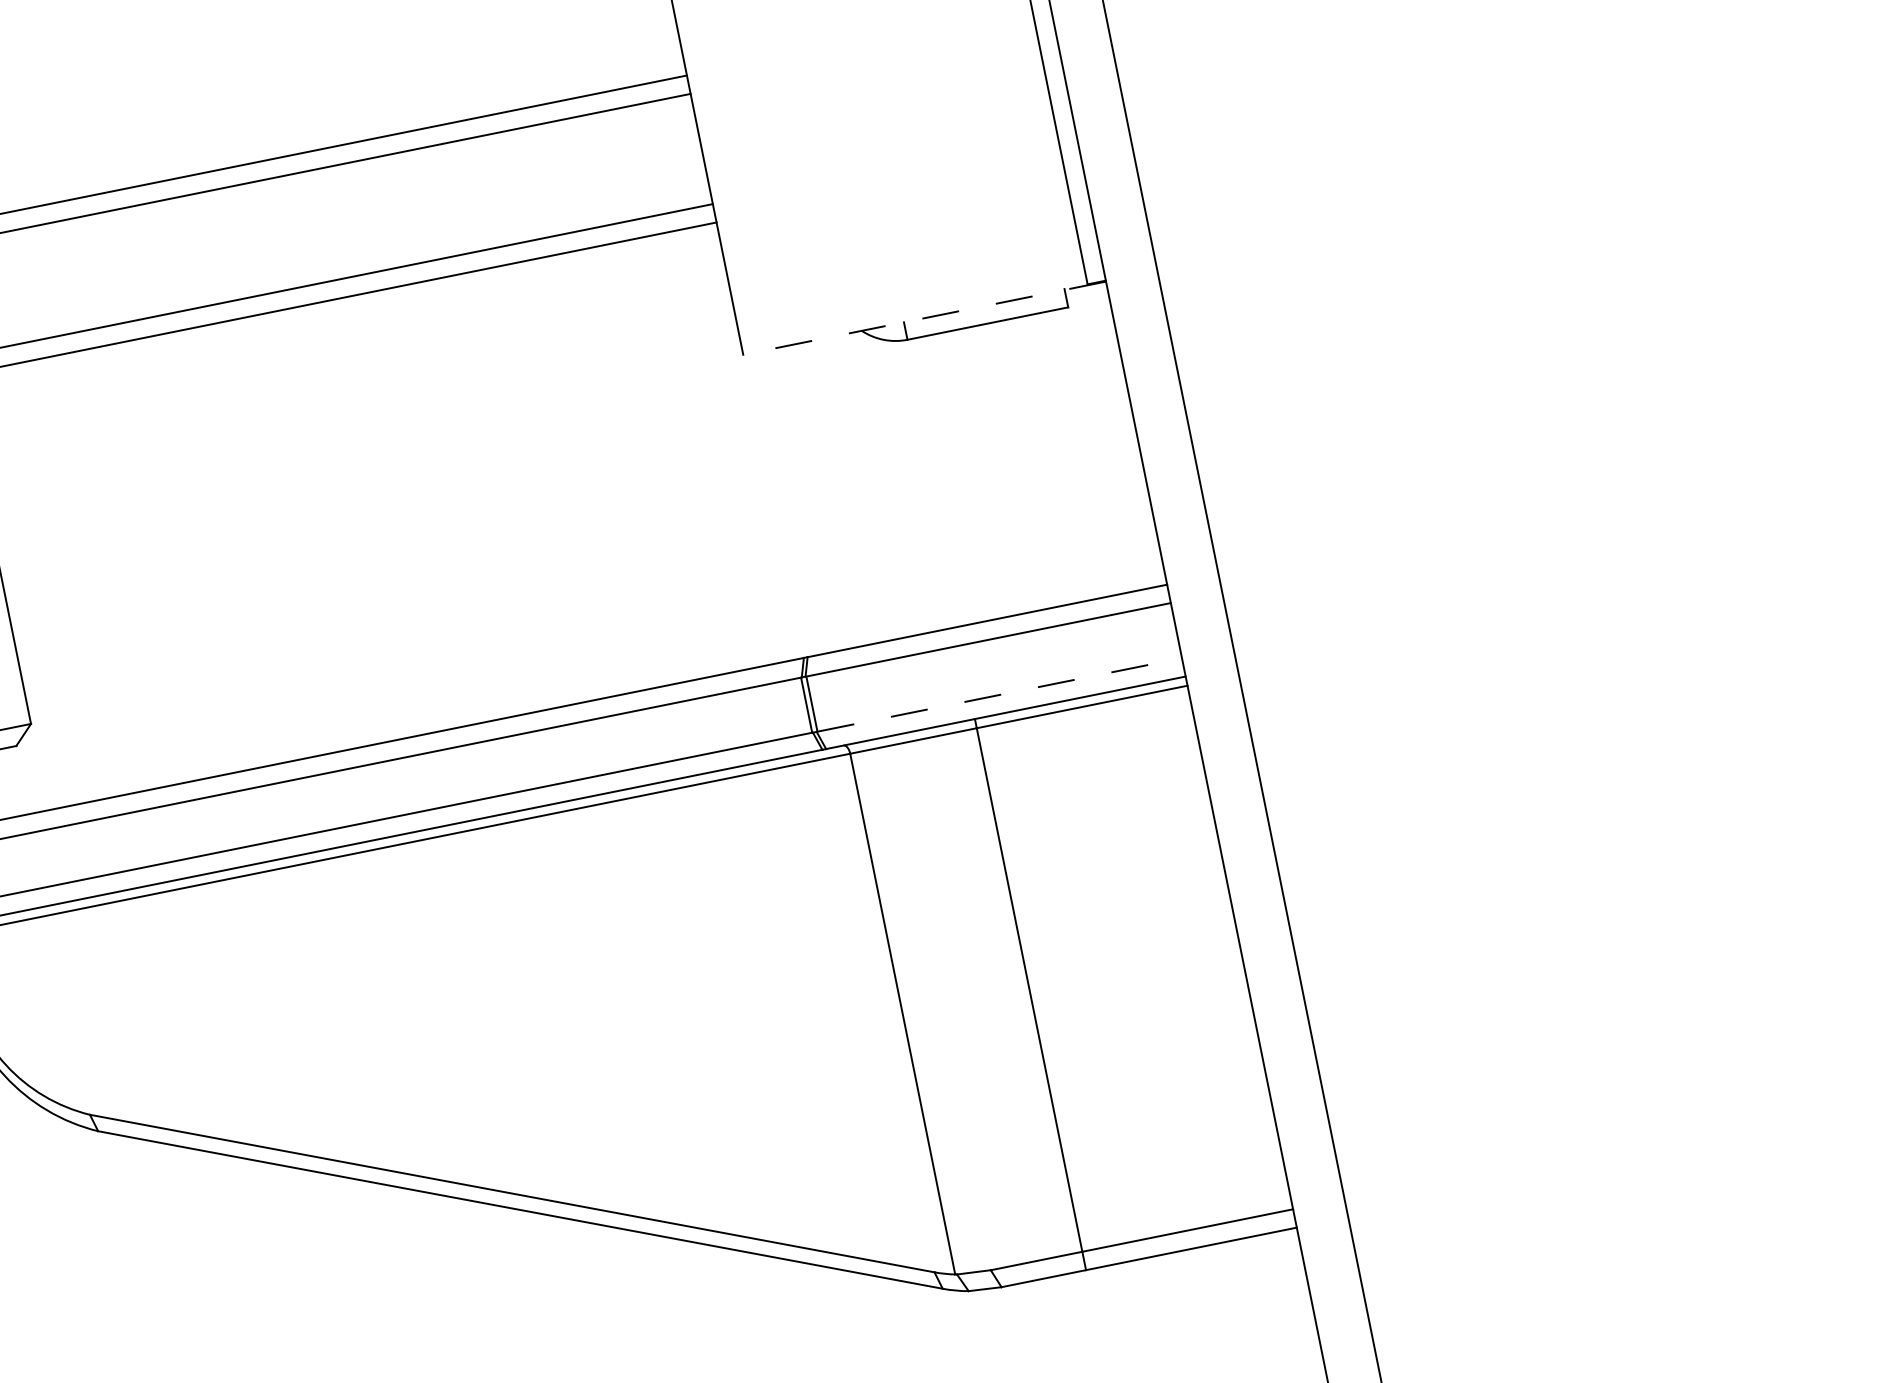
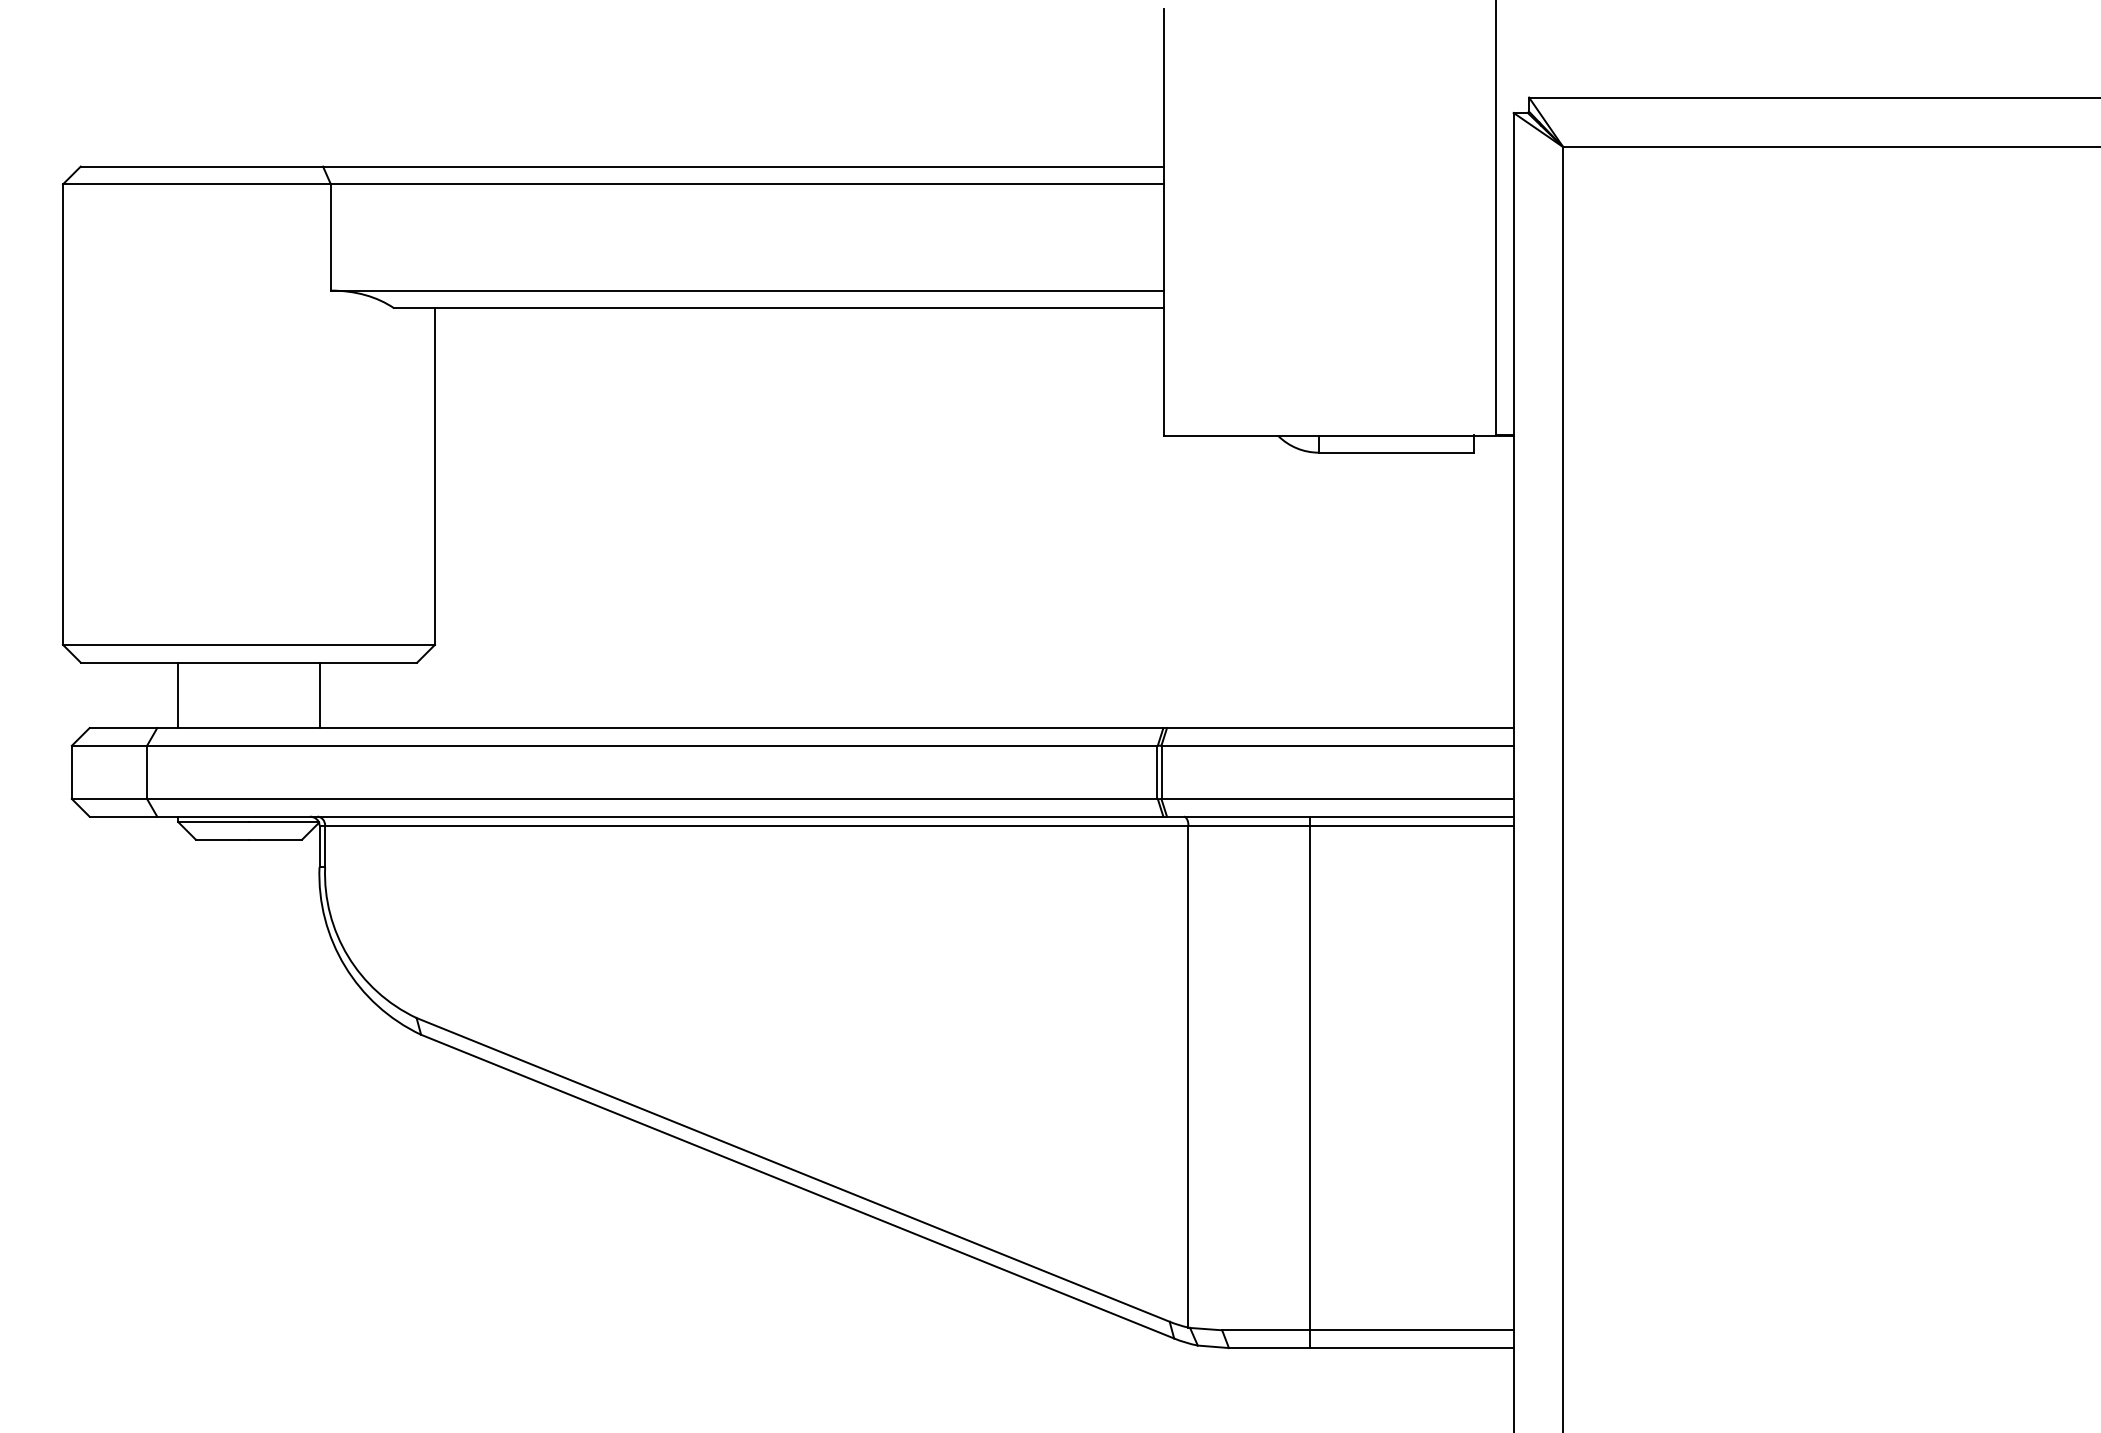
line: (924, 317) -> (1338, 435), dashed -> solid
line: (999, 694) -> (1337, 798), dashed -> solid

